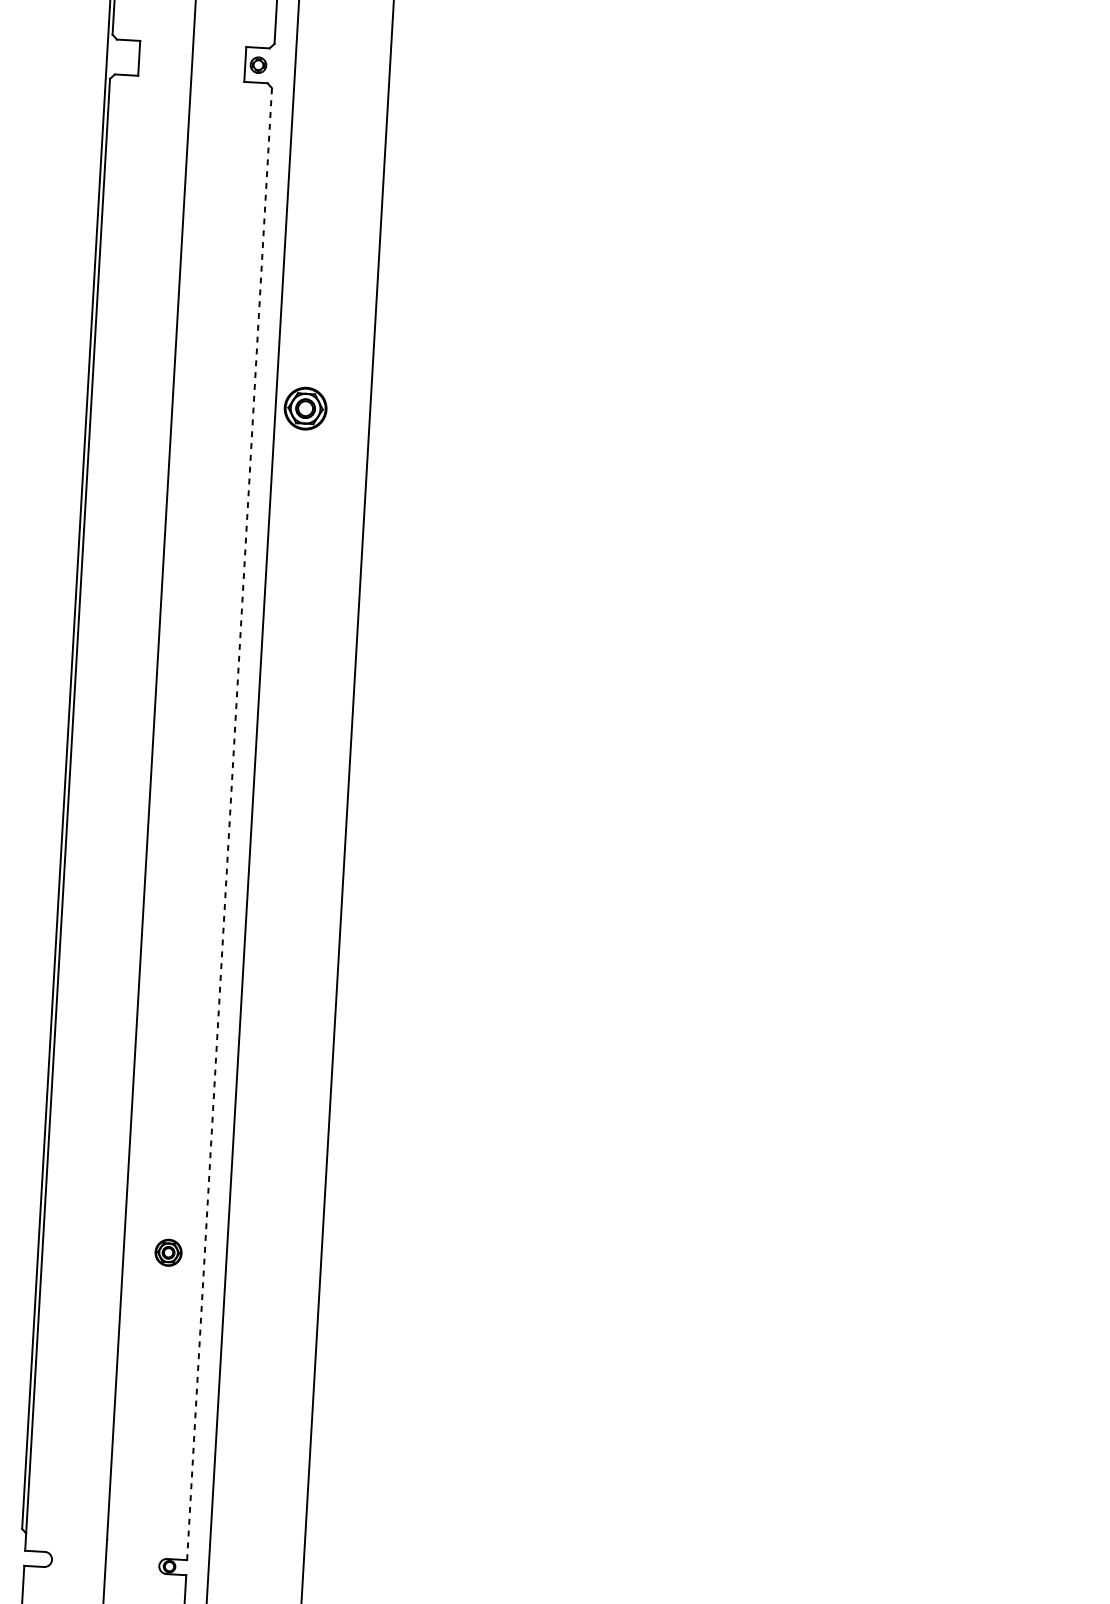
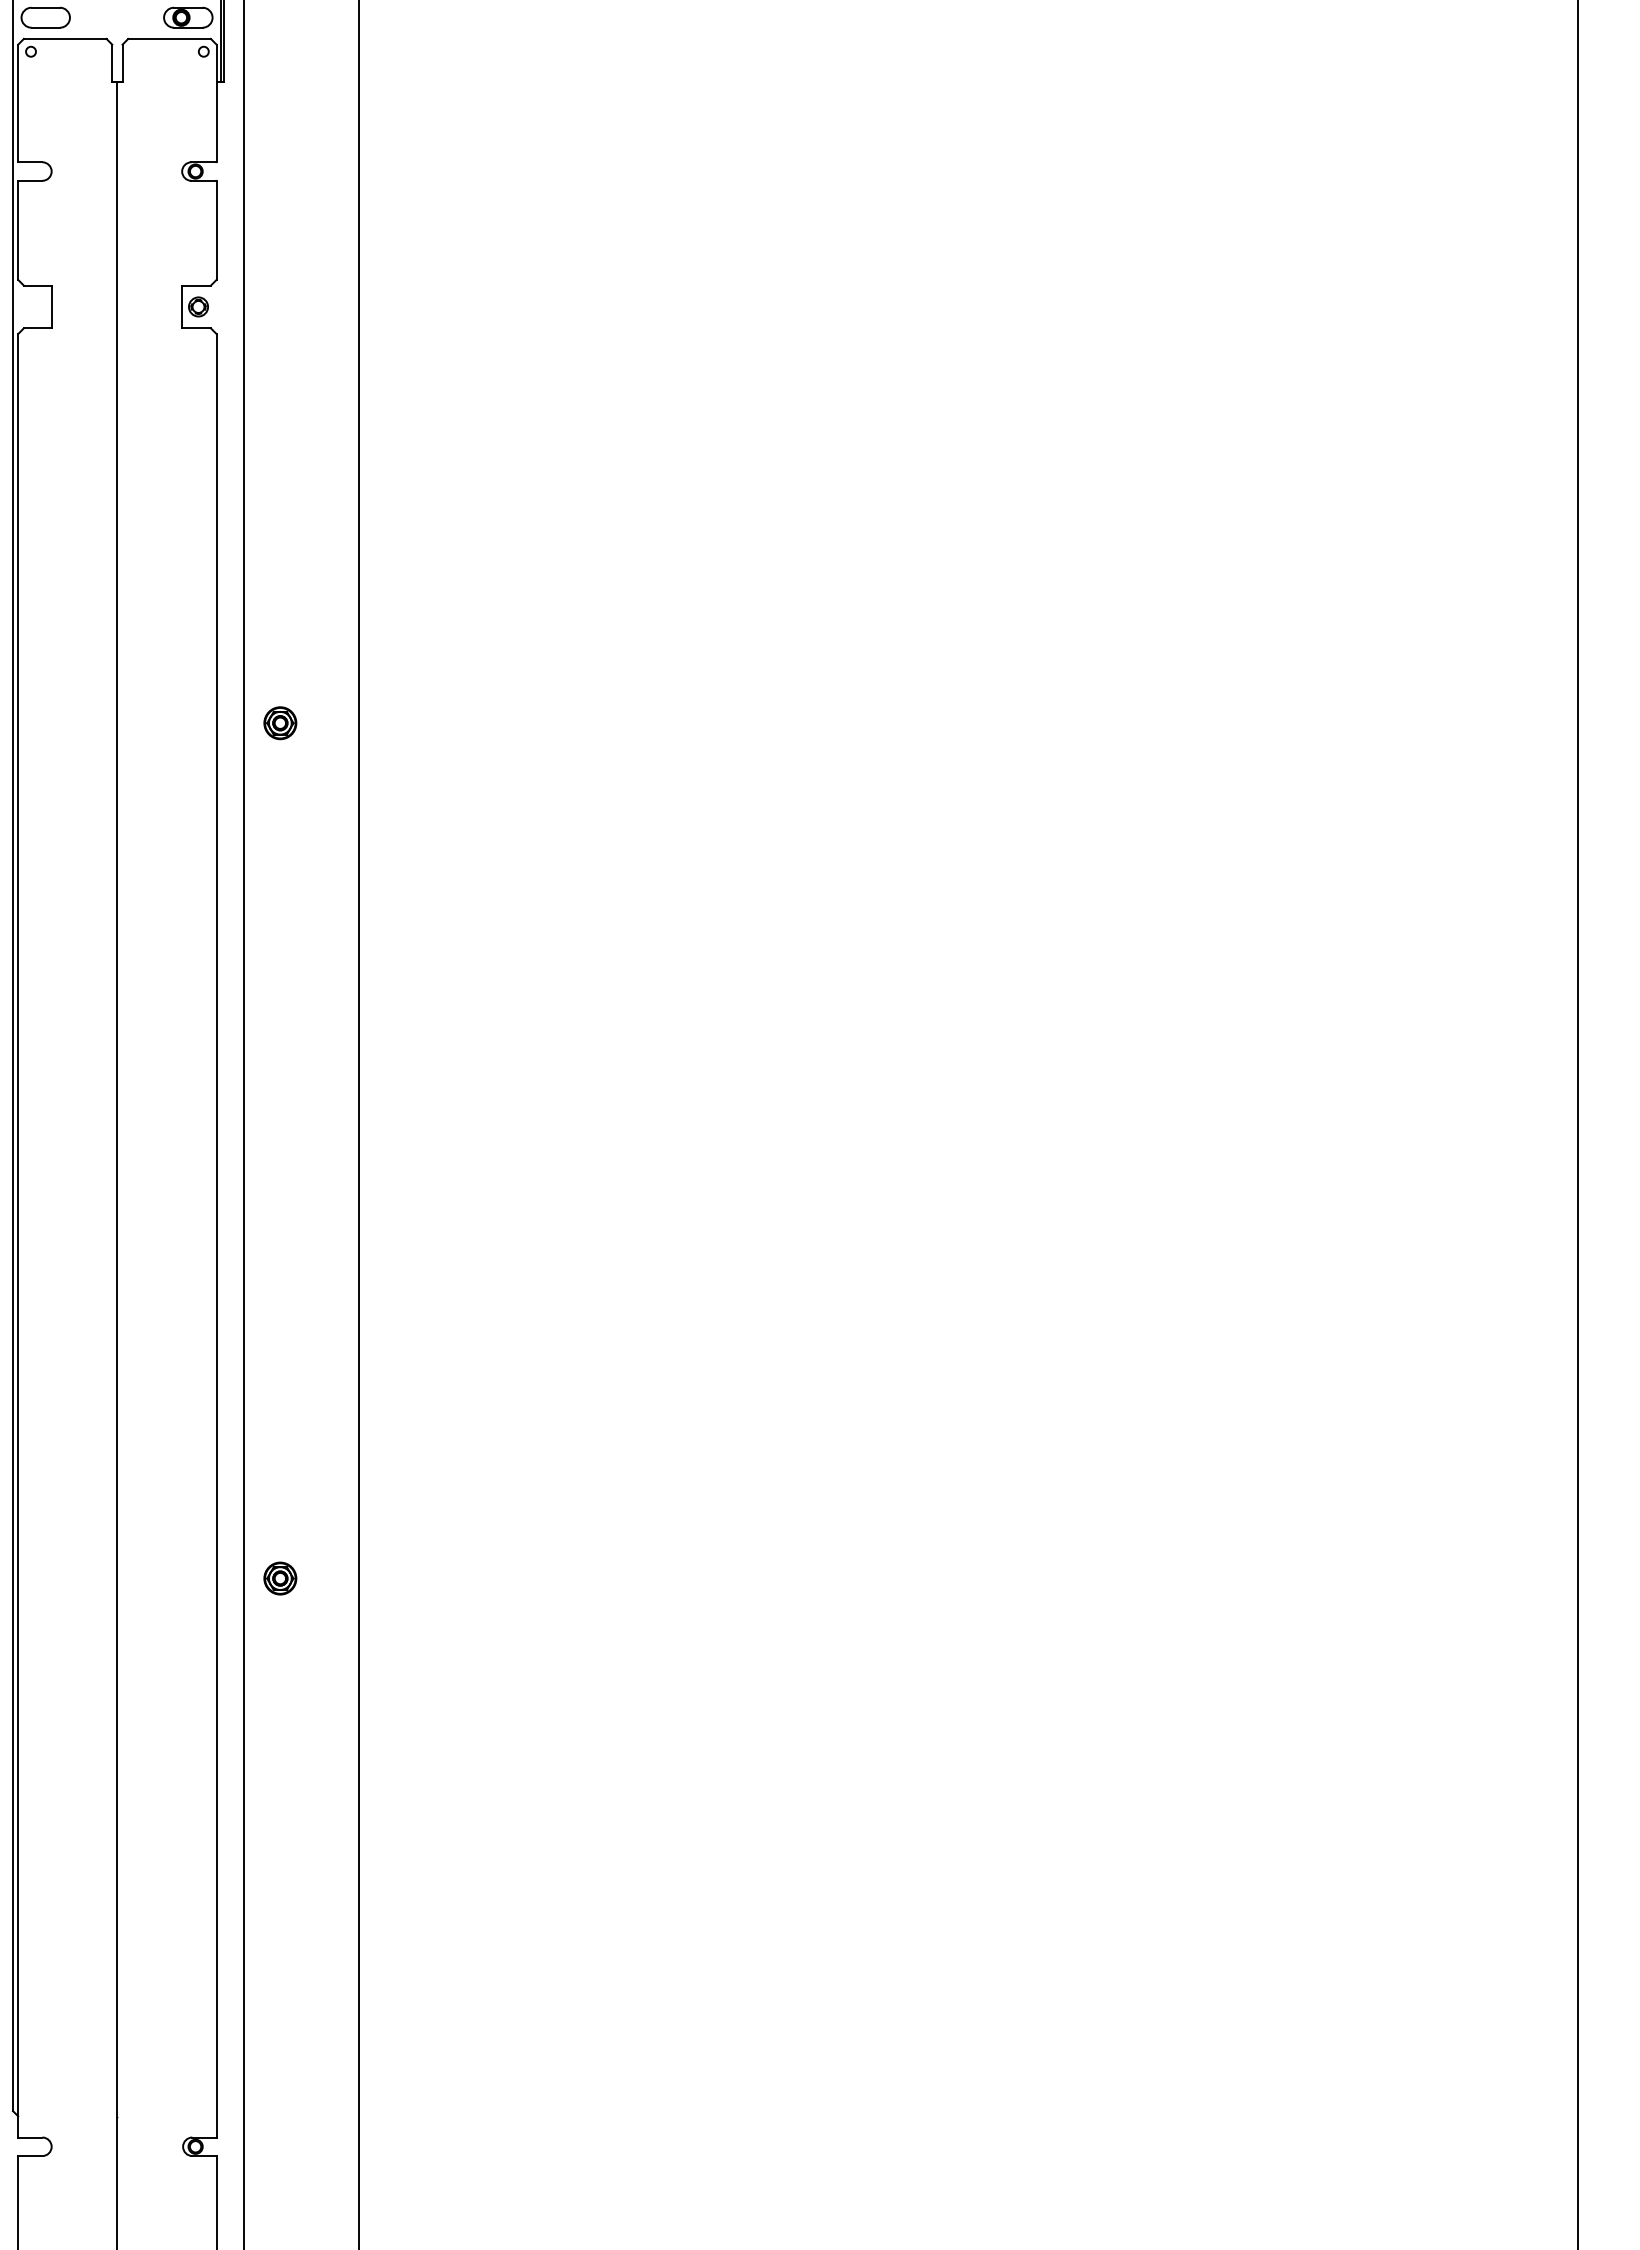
part: (305, 409) -> (280, 723), size x0.62
line: (229, 823) -> (216, 1235), dashed -> solid
part: (168, 1252) -> (280, 1578), moved

